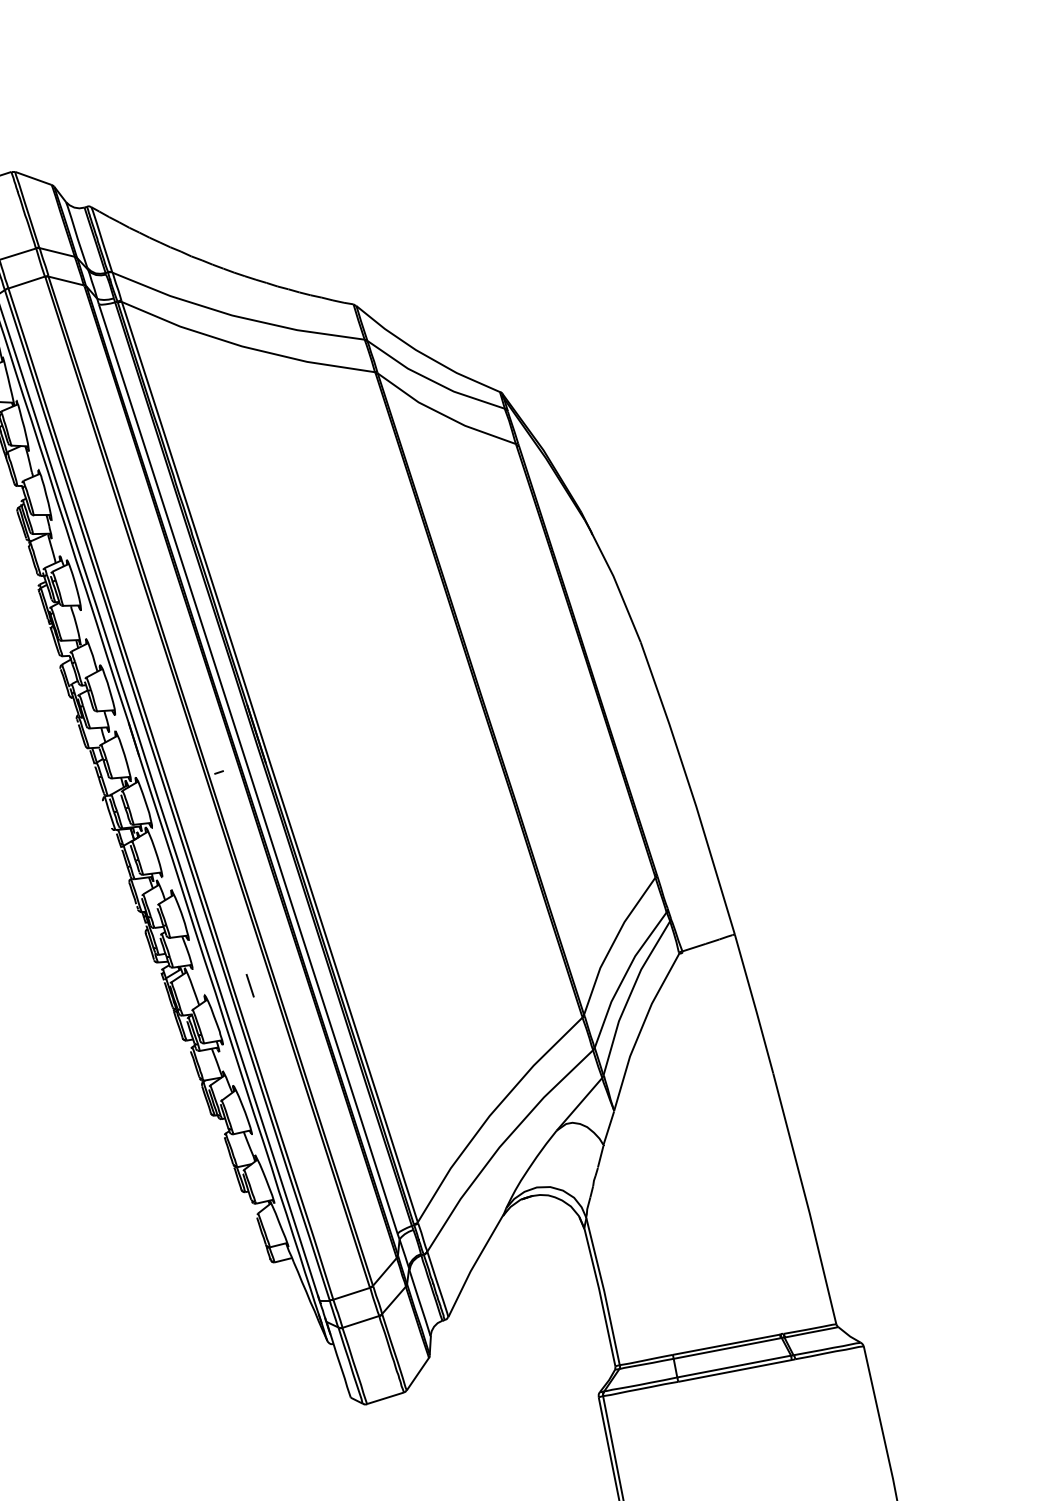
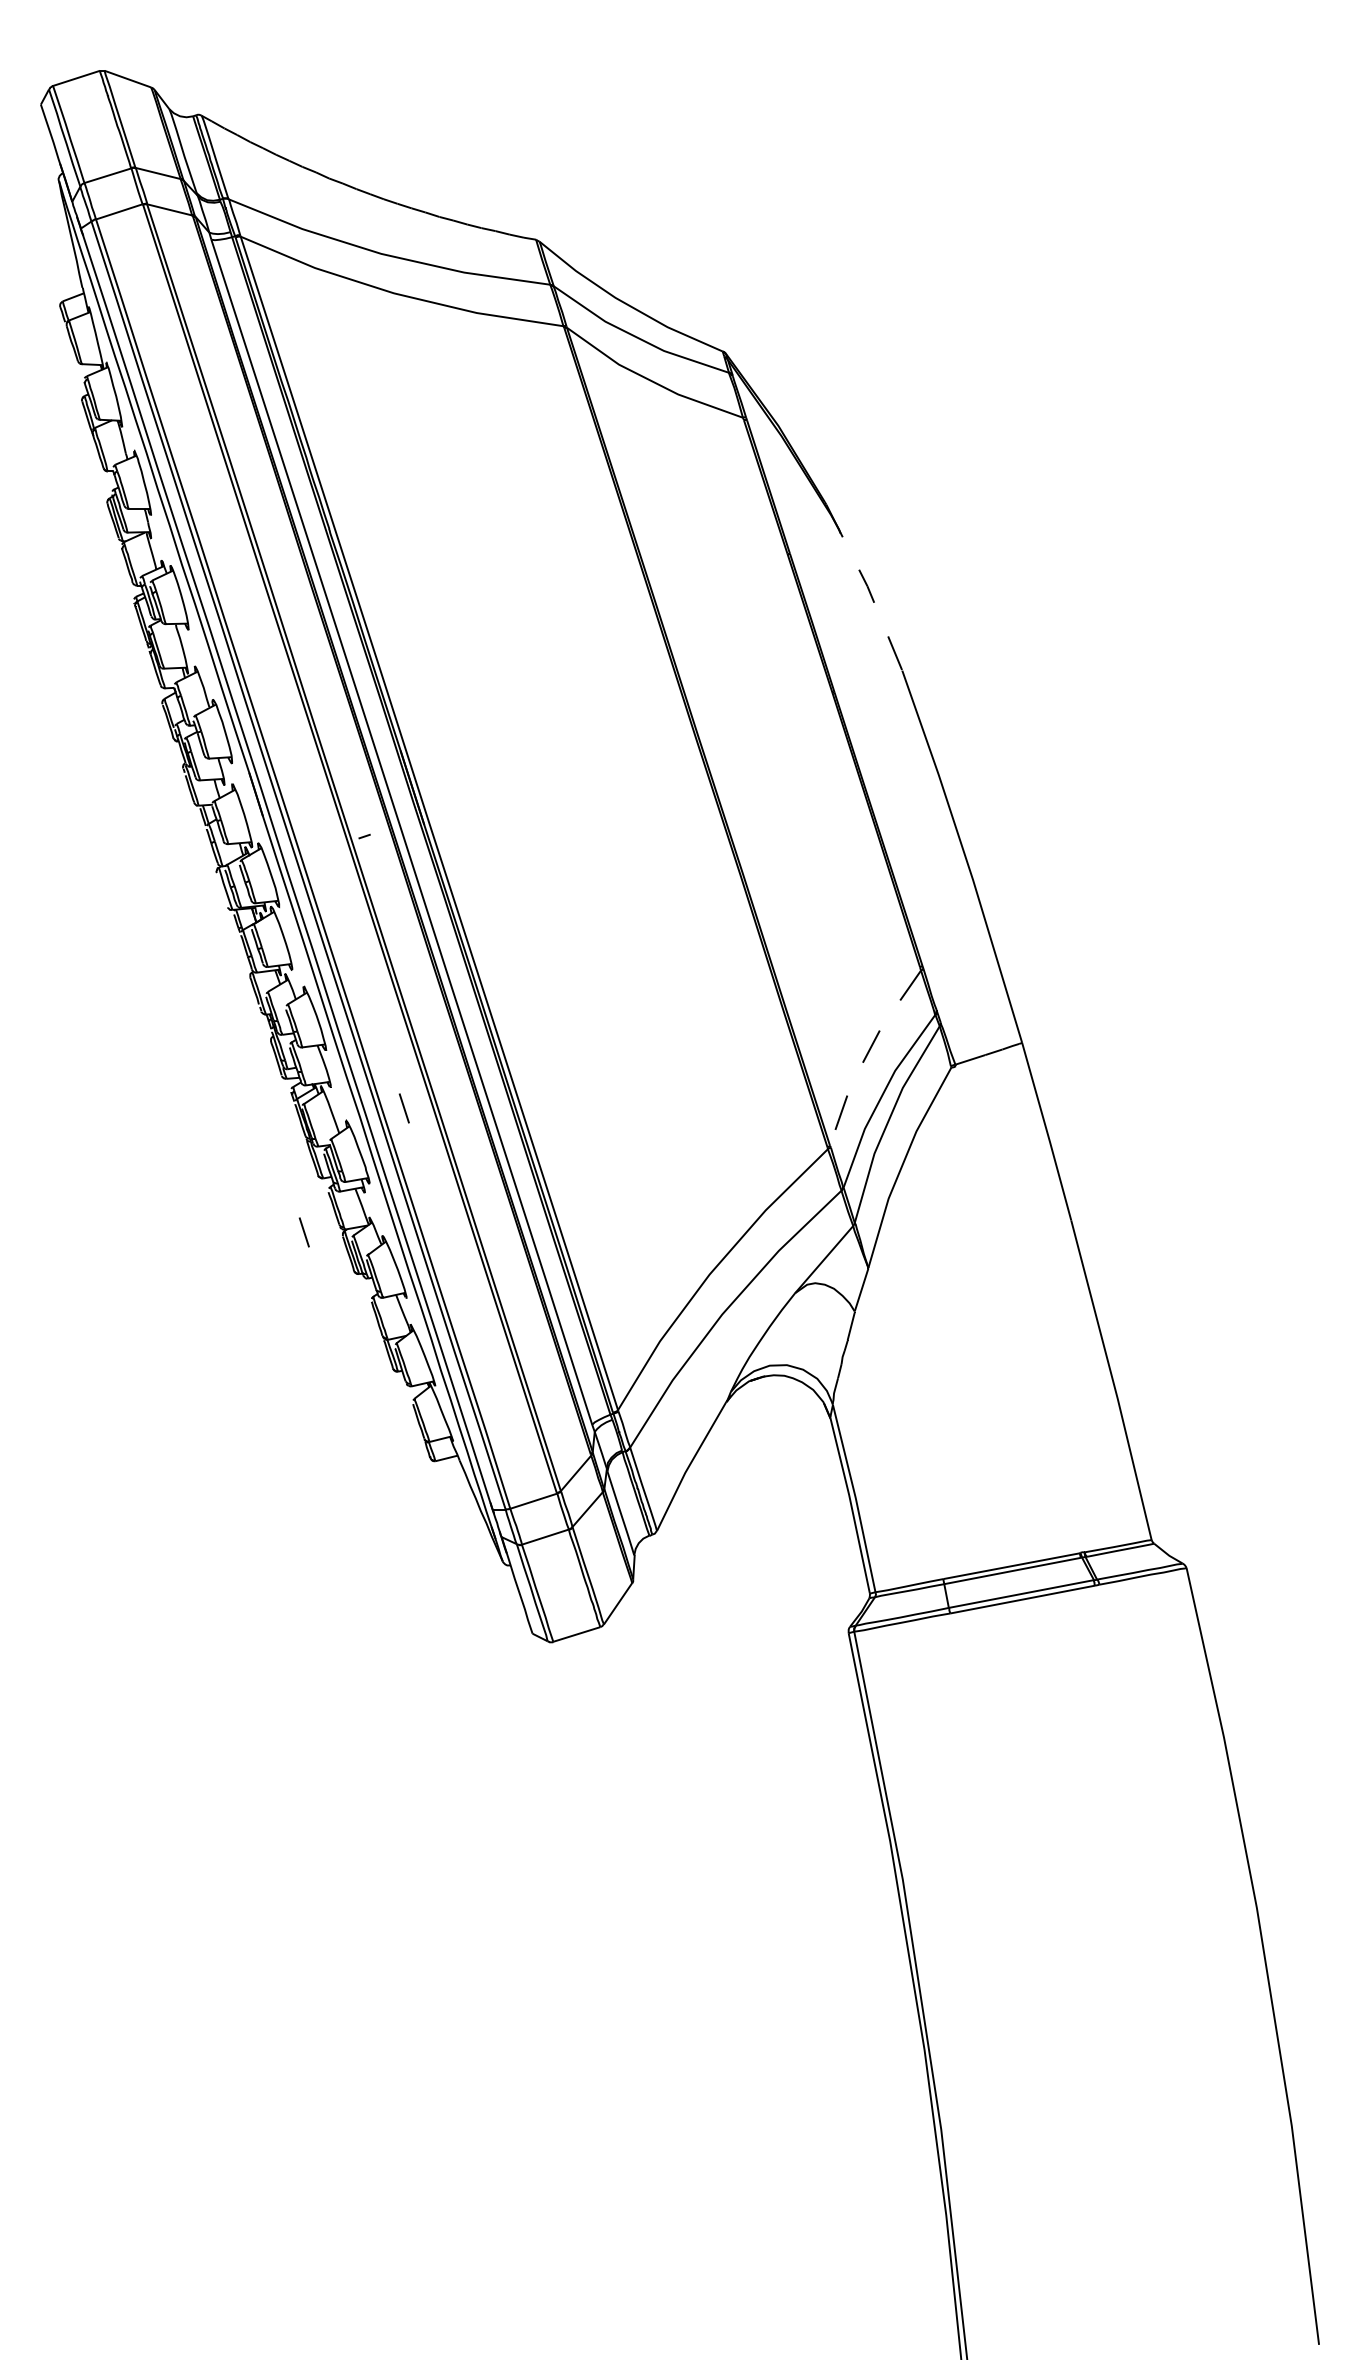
line: (613, 576) -> (867, 586), solid -> dashed
line: (613, 943) -> (867, 1054), solid -> dashed
line: (171, 1083) -> (303, 1232), added

